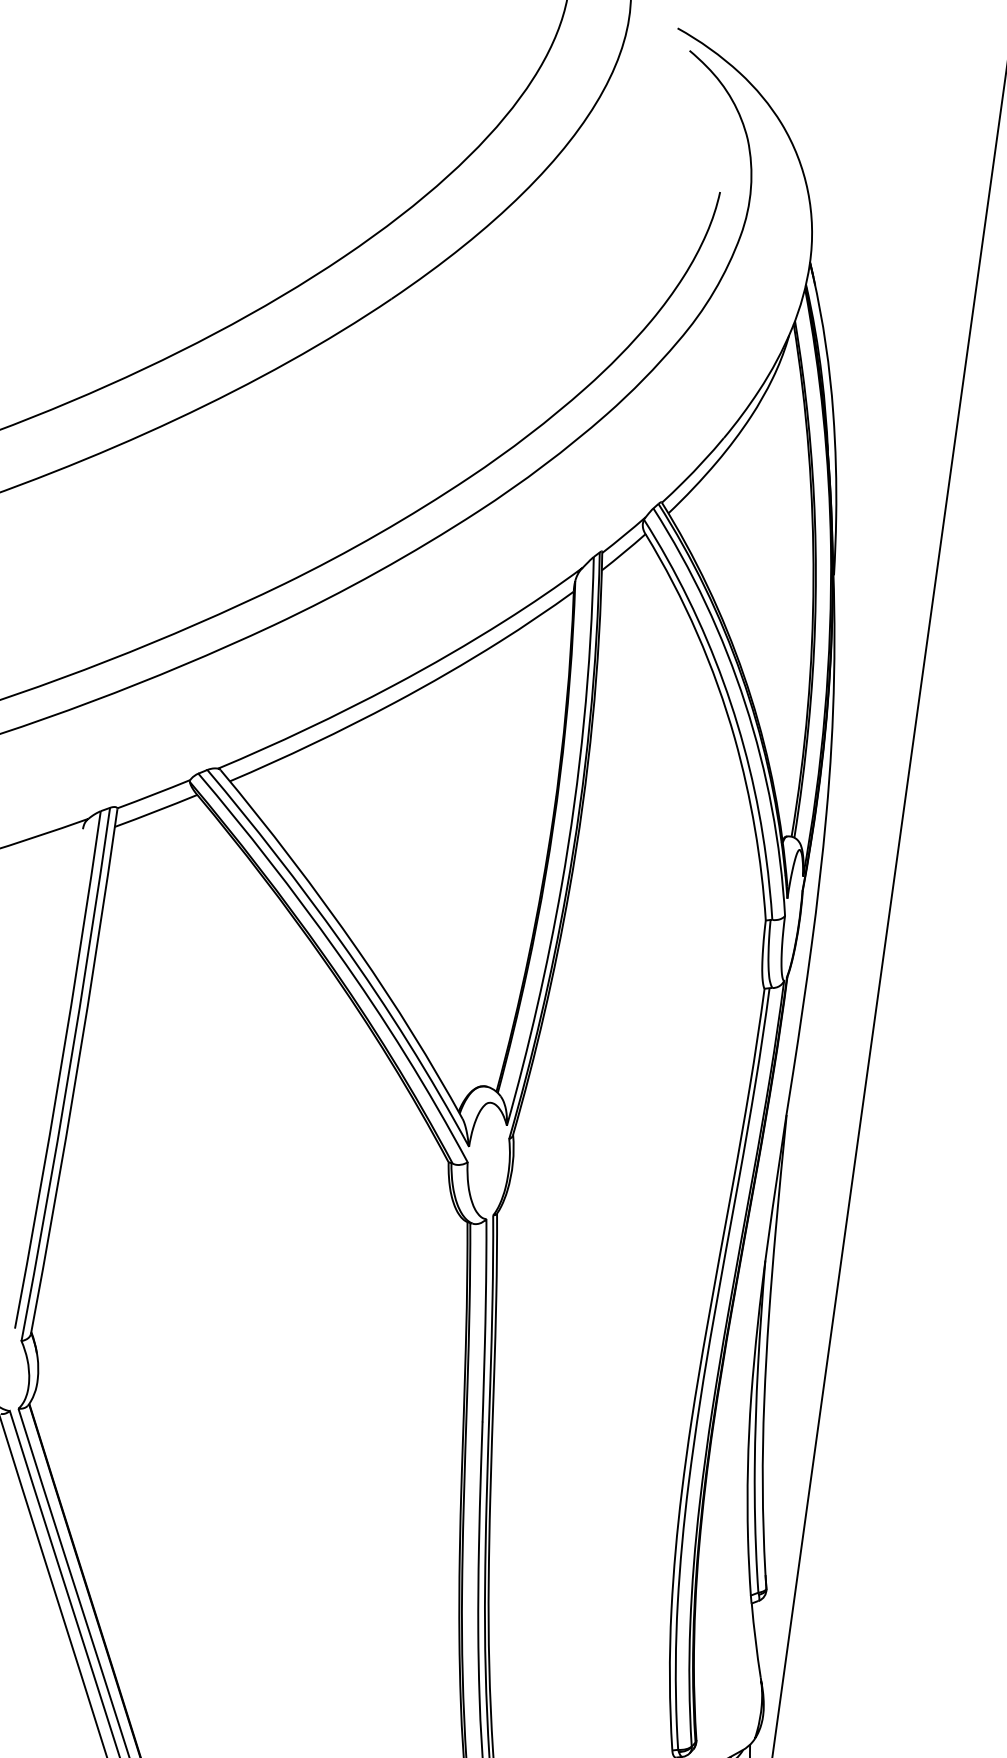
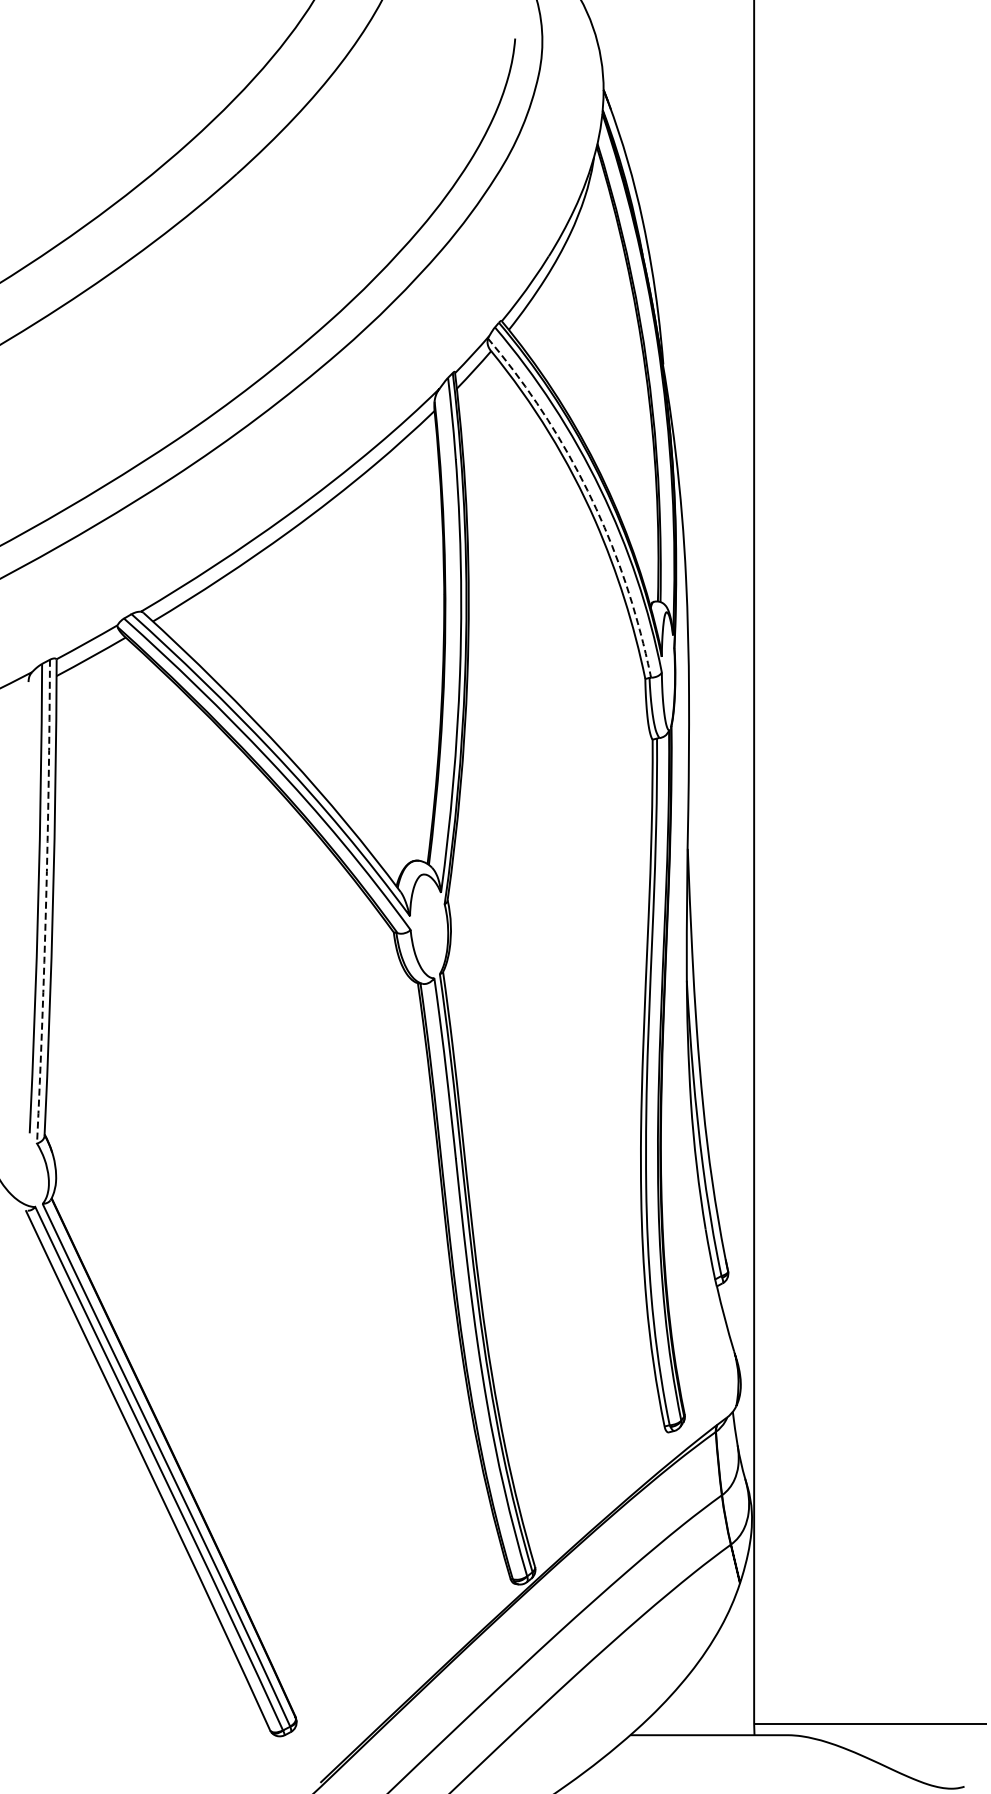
line: (734, 714) -> (592, 500), solid -> dashed
line: (69, 1074) -> (46, 901), solid -> dashed

